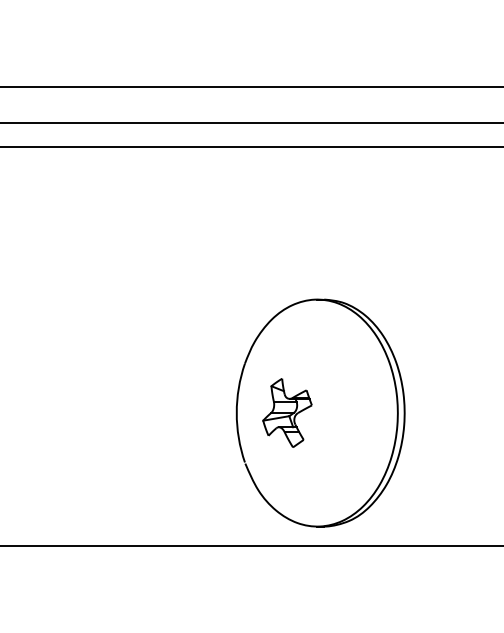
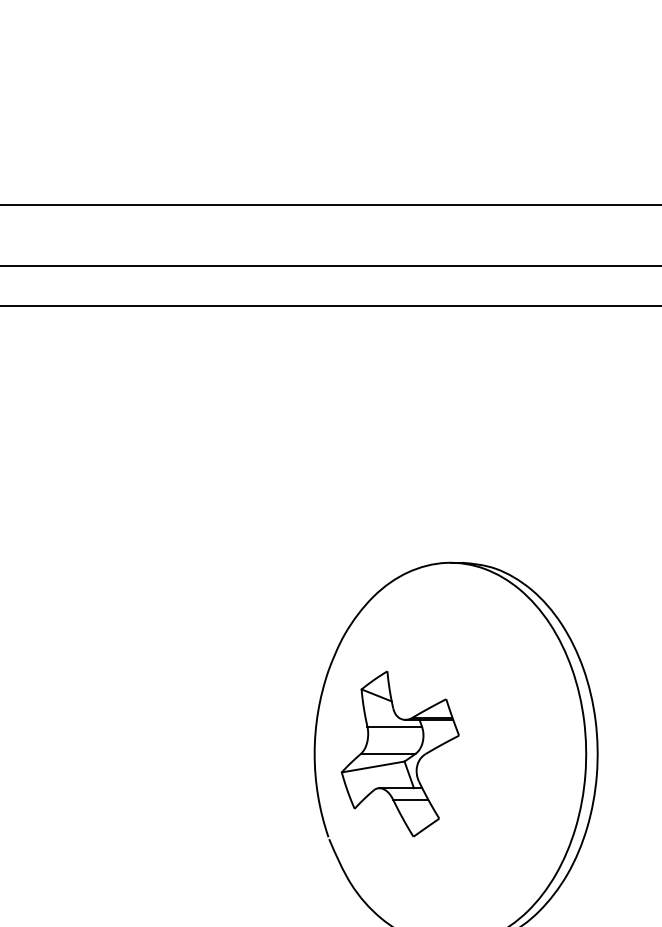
part: (287, 412) -> (400, 753), size x1.43

